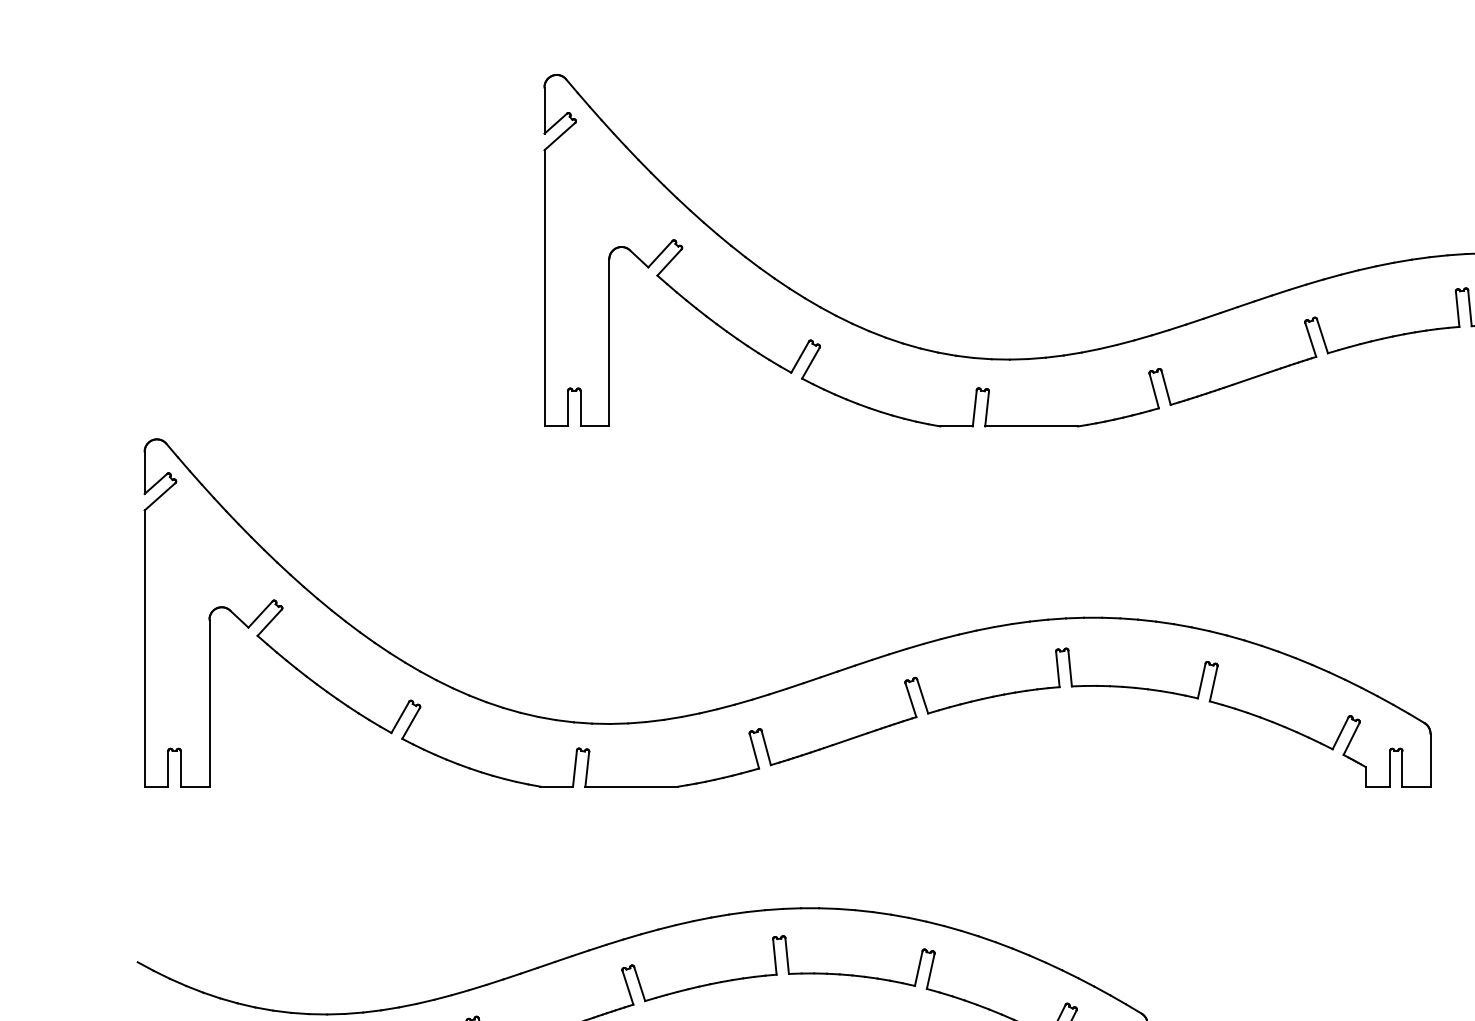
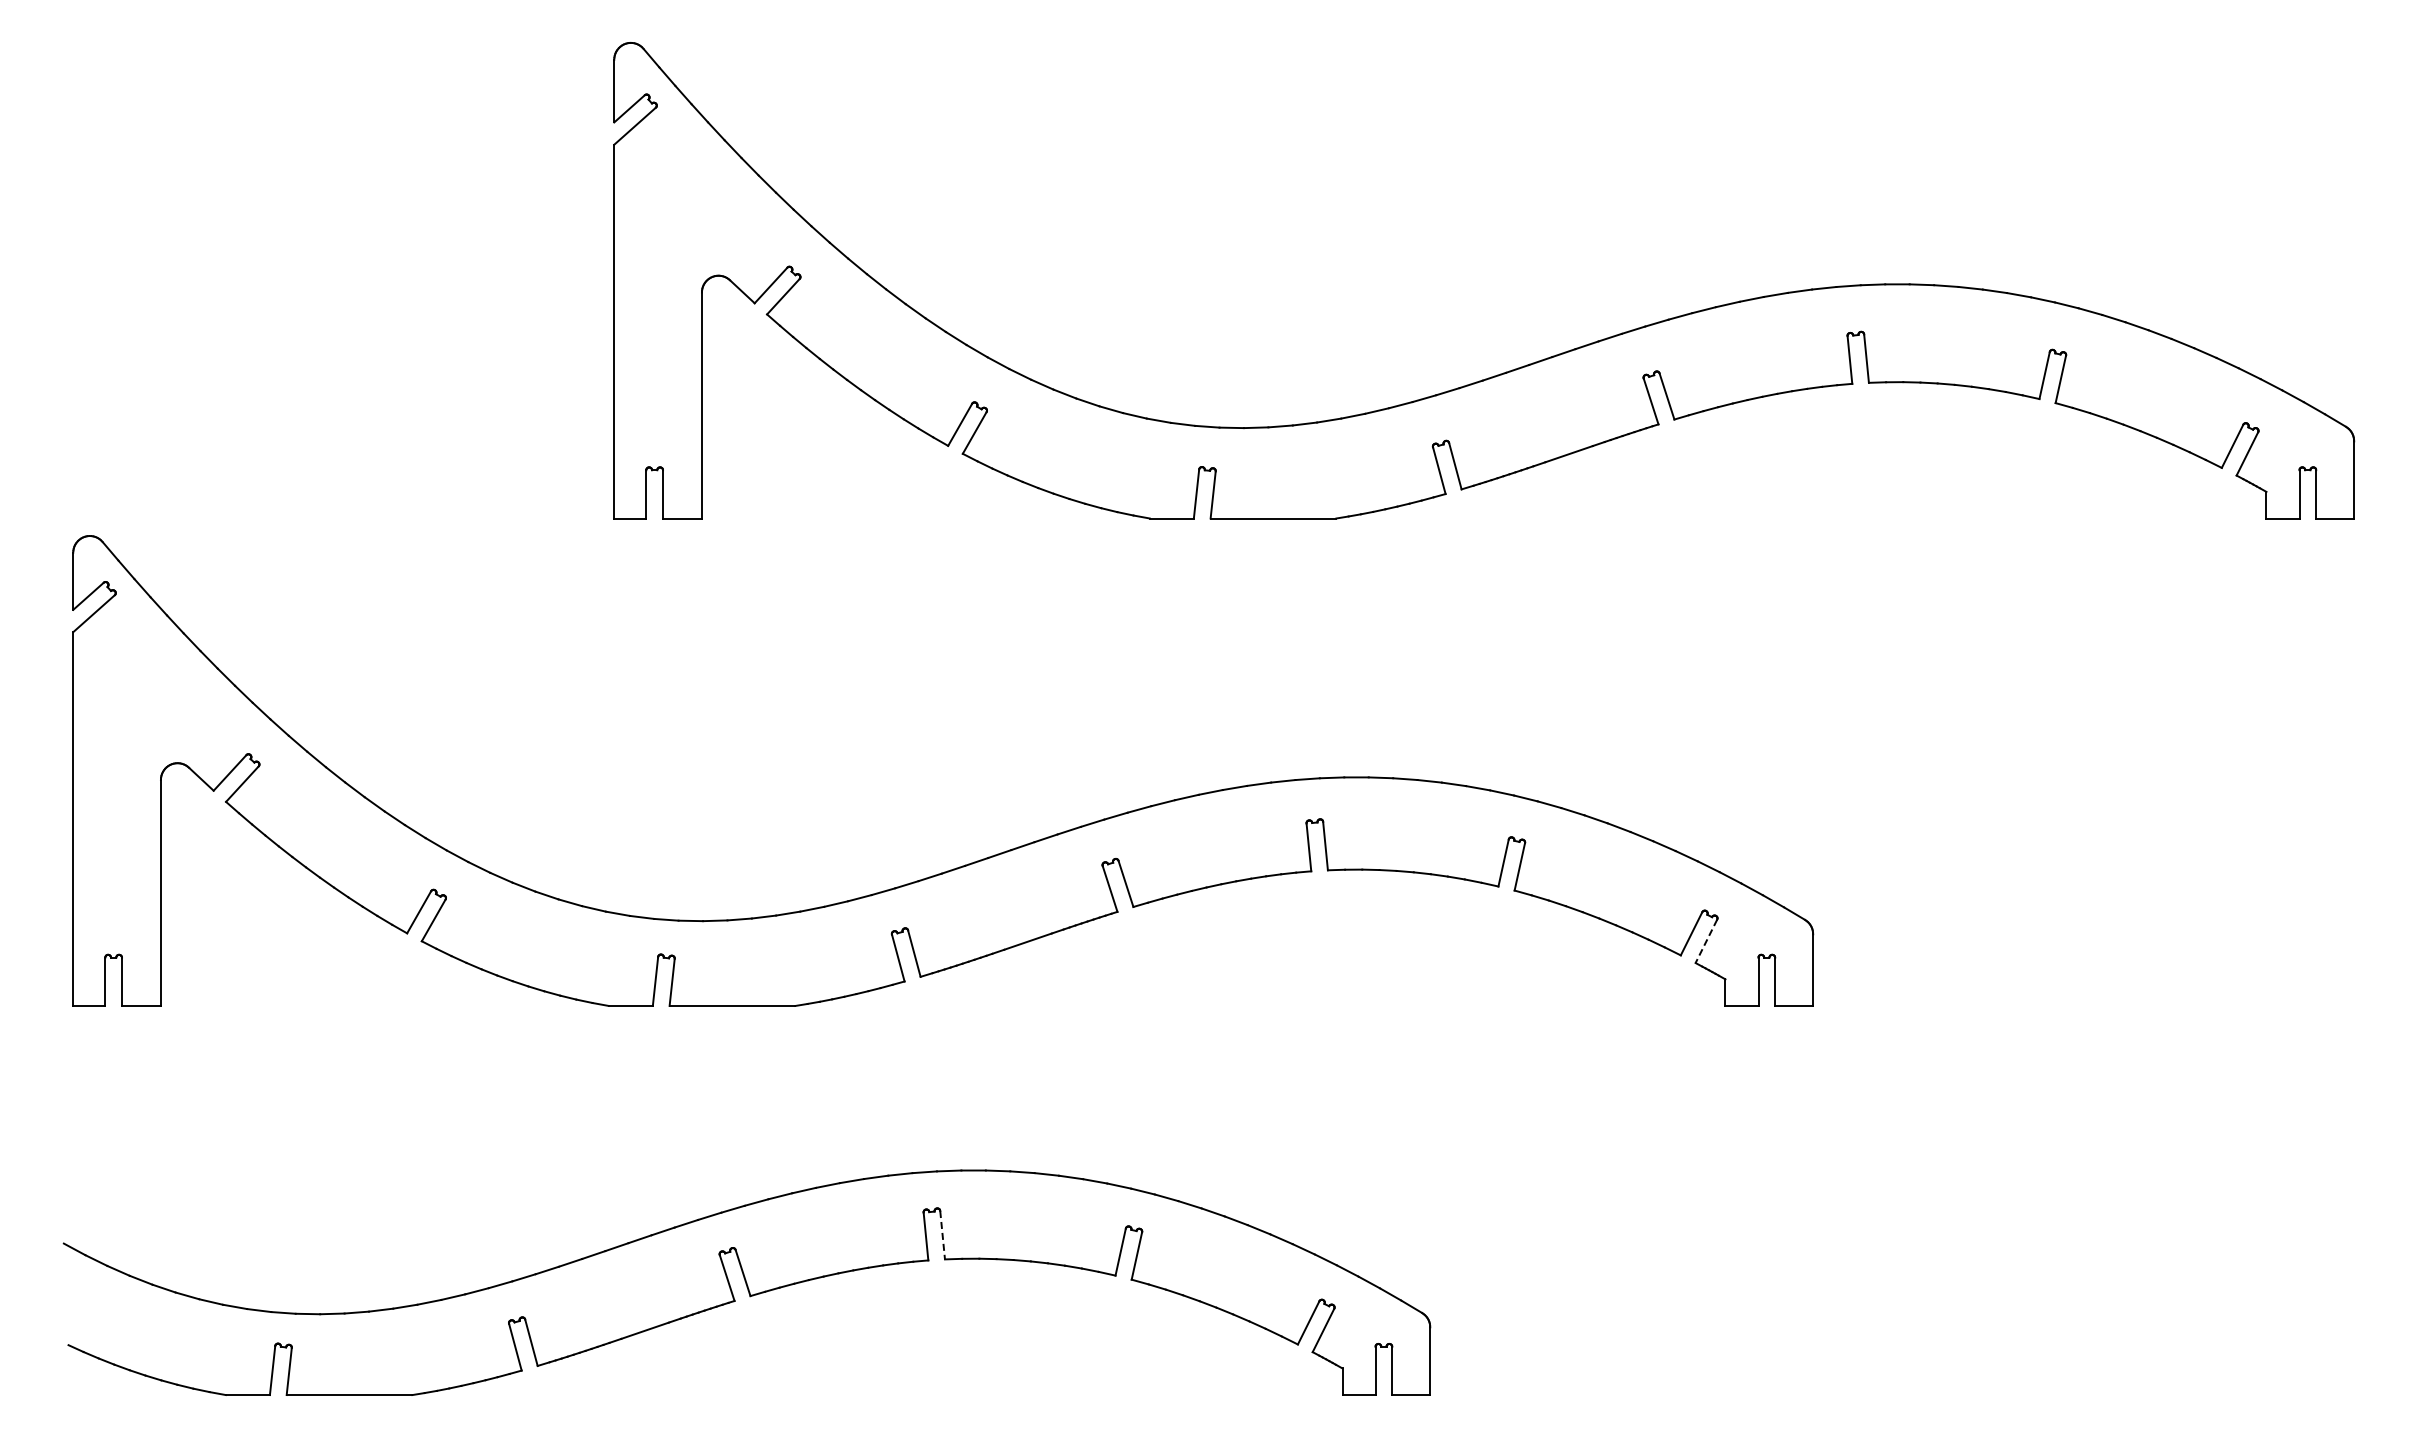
line: (1351, 739) -> (1706, 941), solid -> dashed
line: (787, 956) -> (942, 1235), solid -> dashed

